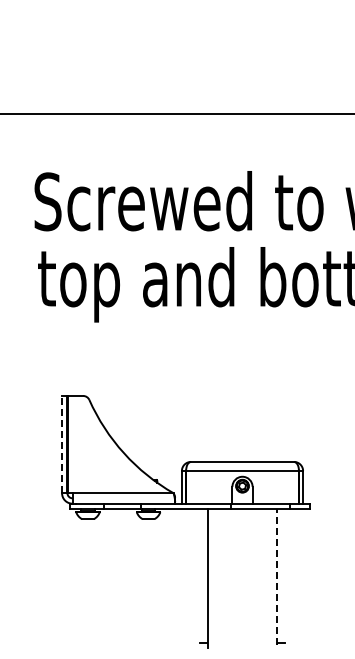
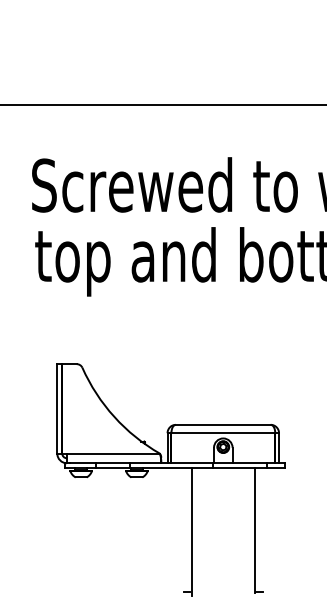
line: (62, 444) -> (57, 408), dashed -> solid
line: (276, 576) -> (254, 530), dashed -> solid

